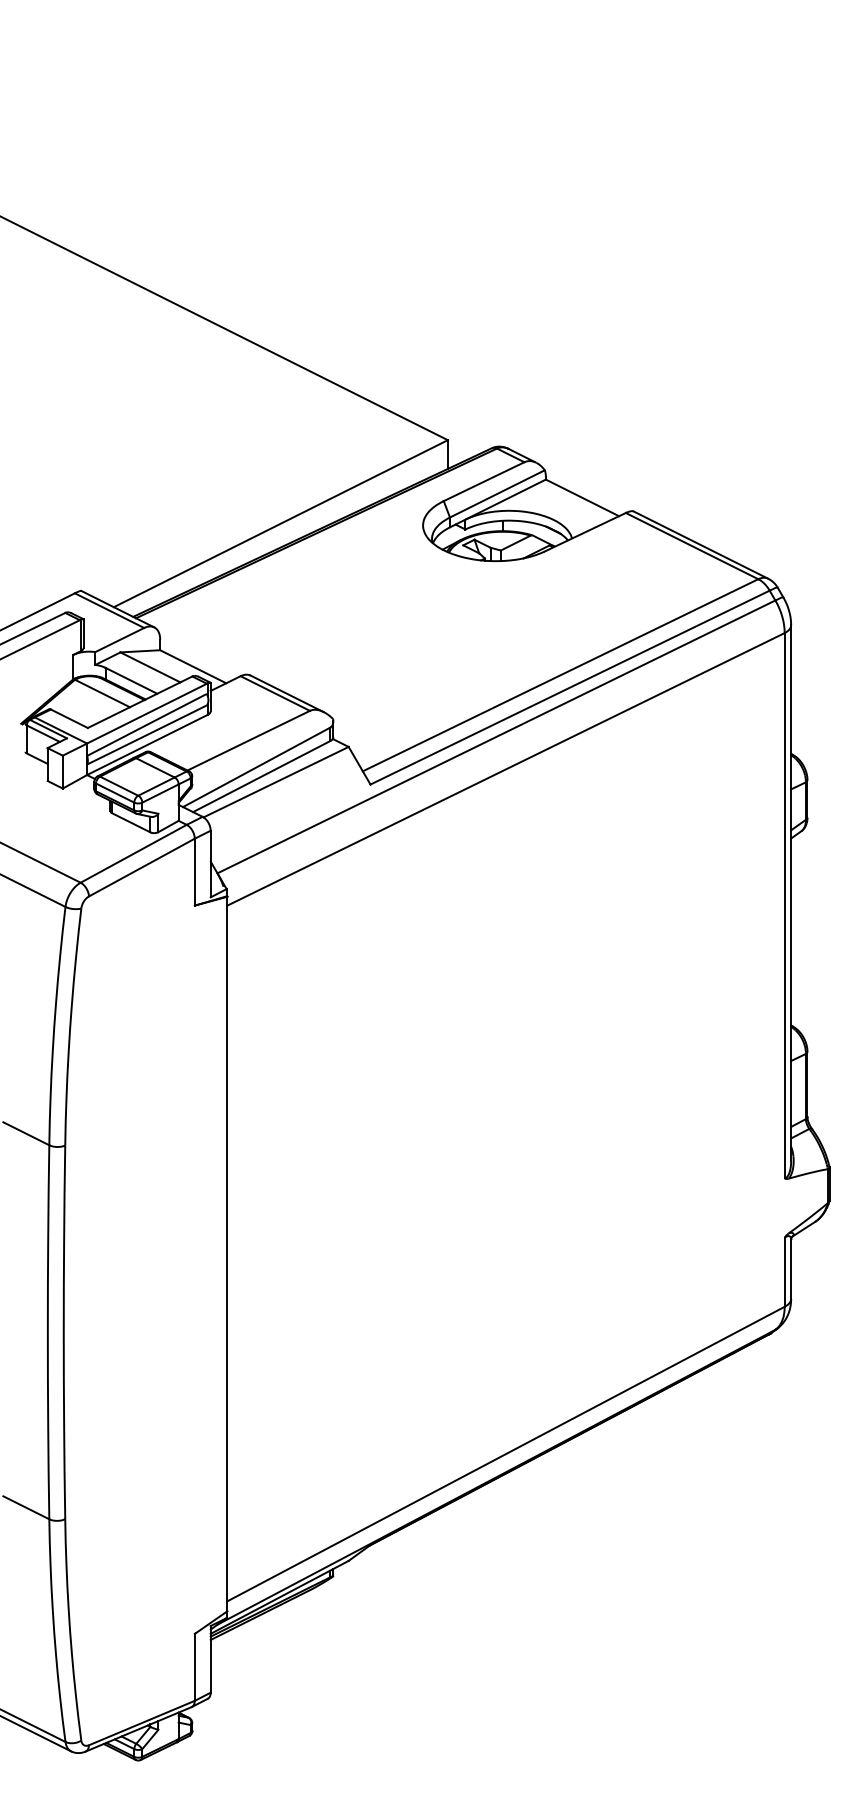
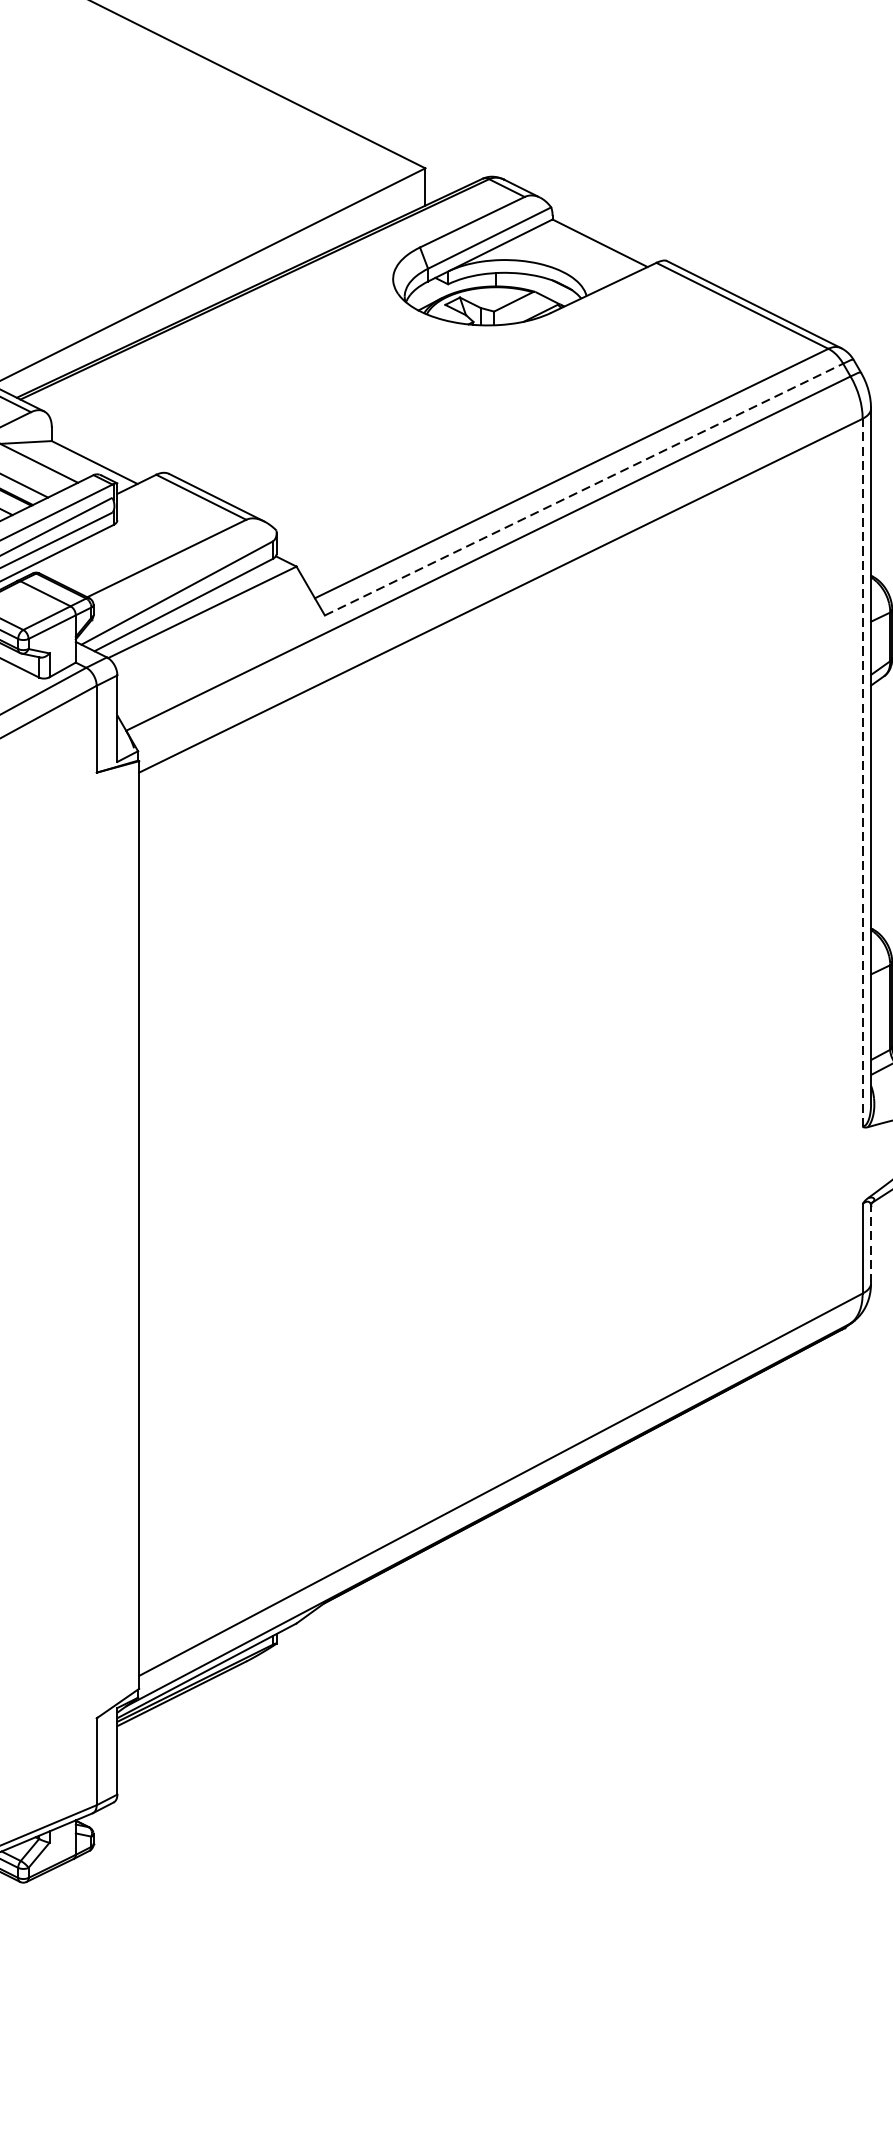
line: (570, 687) -> (584, 489), solid -> dashed
line: (784, 905) -> (862, 772), solid -> dashed
line: (791, 1269) -> (871, 1245), solid -> dashed

